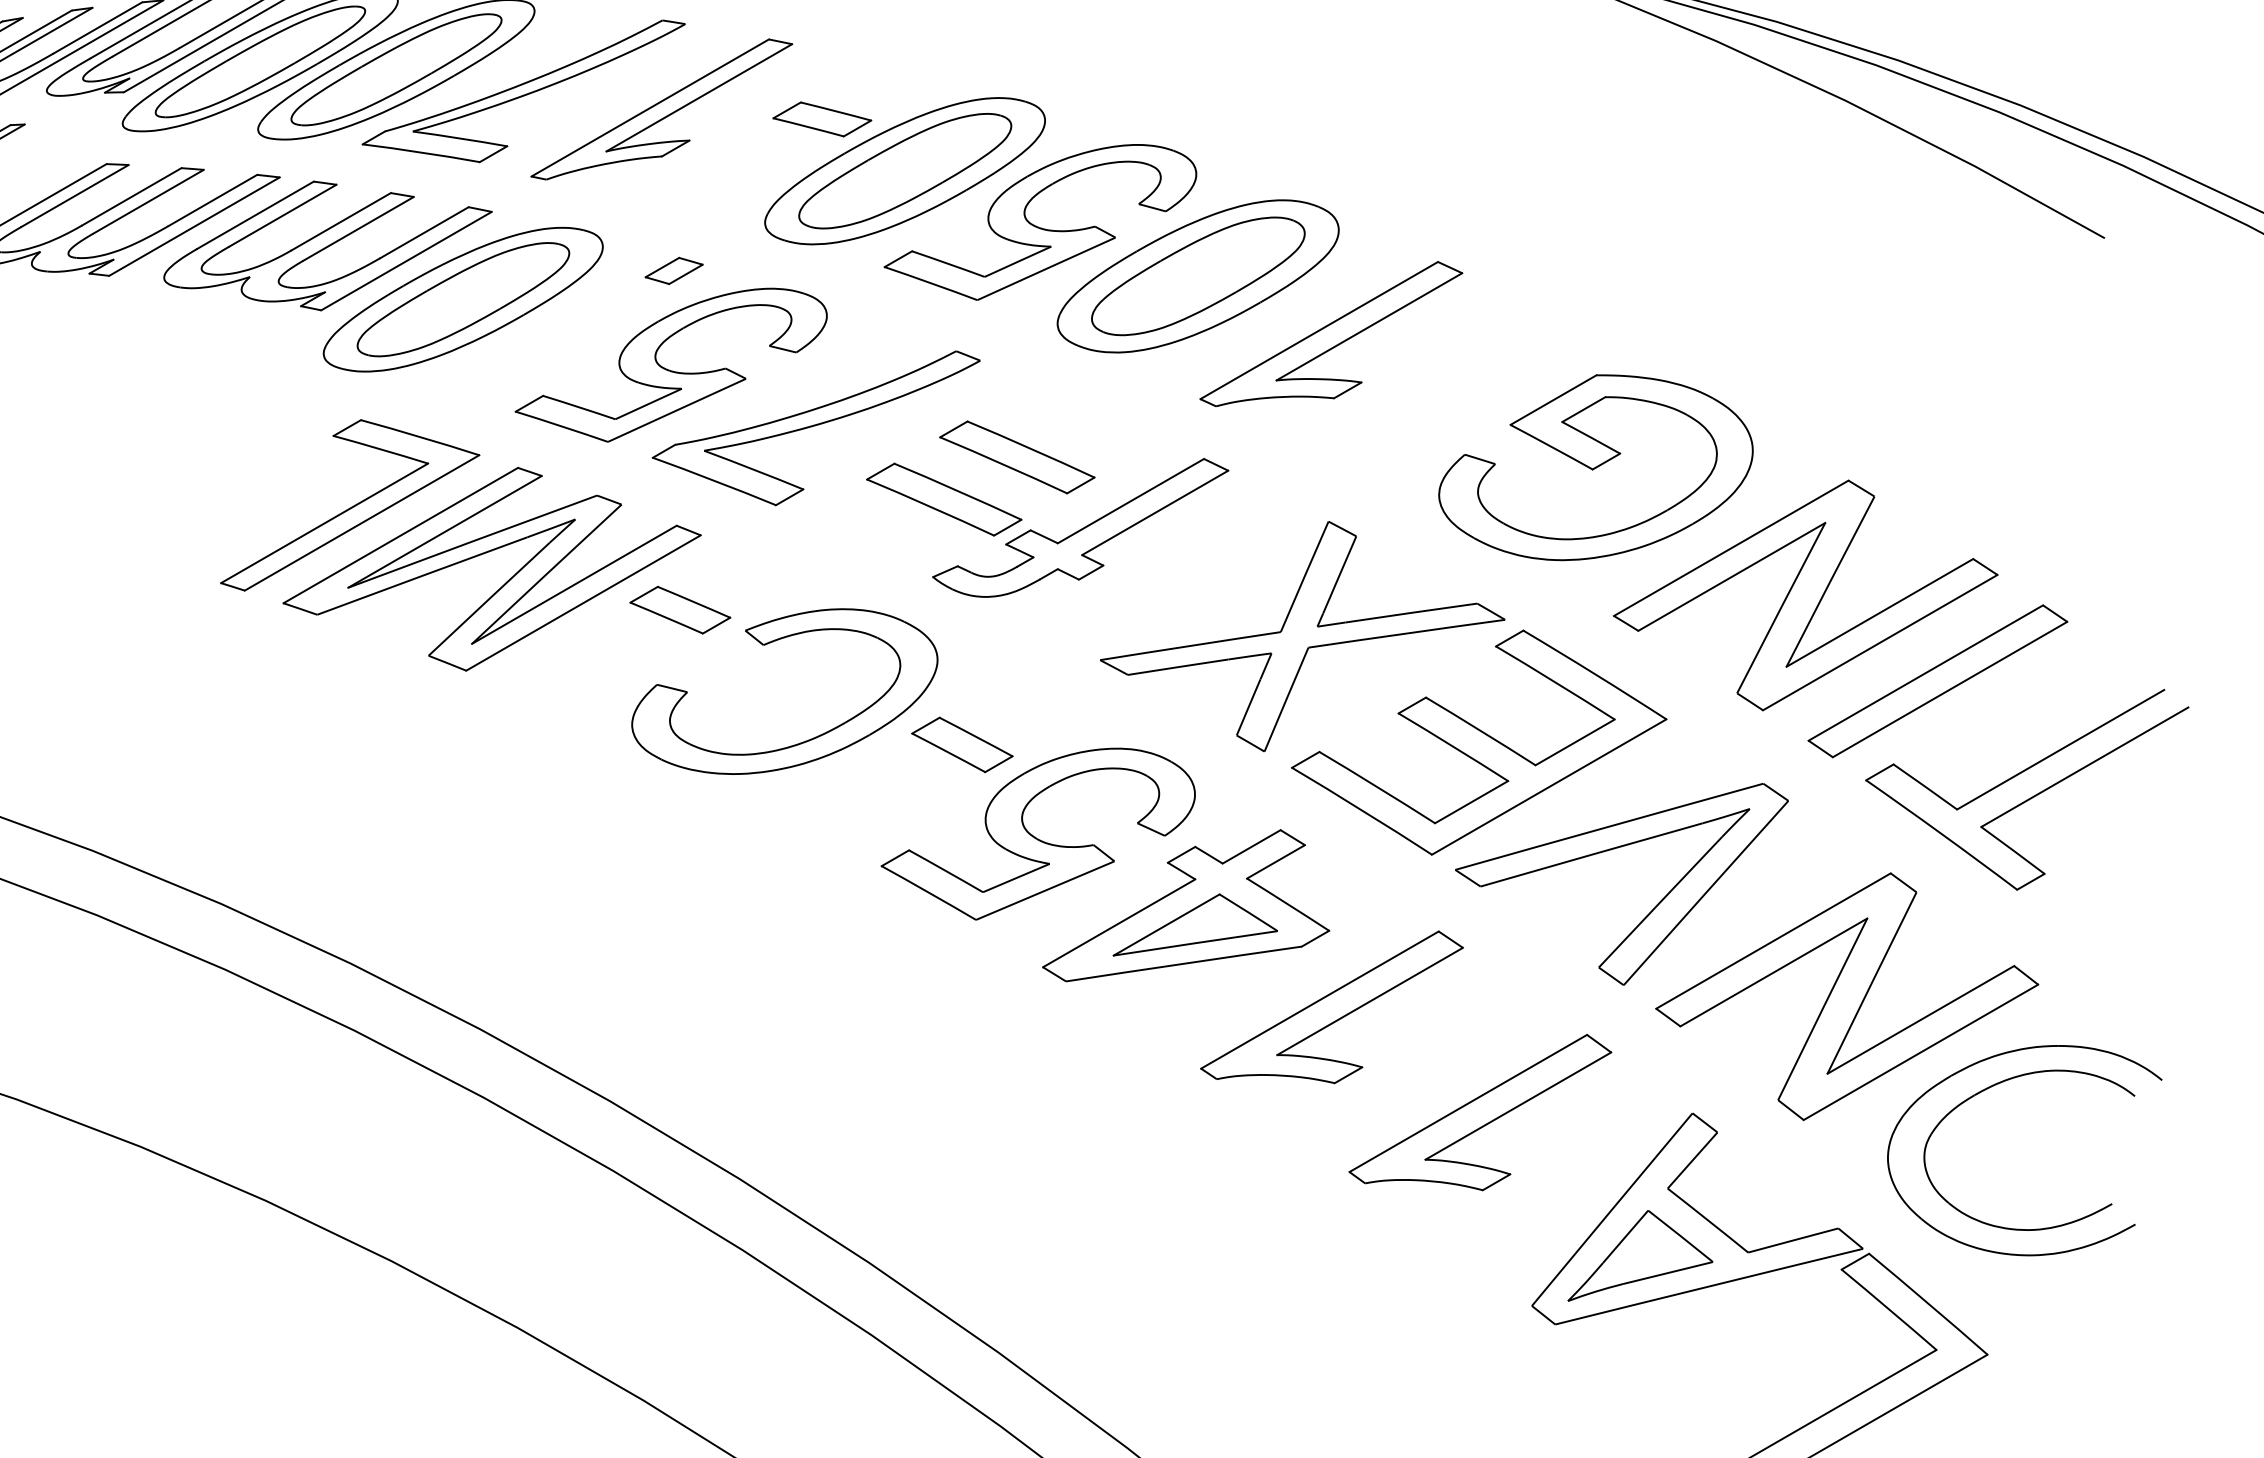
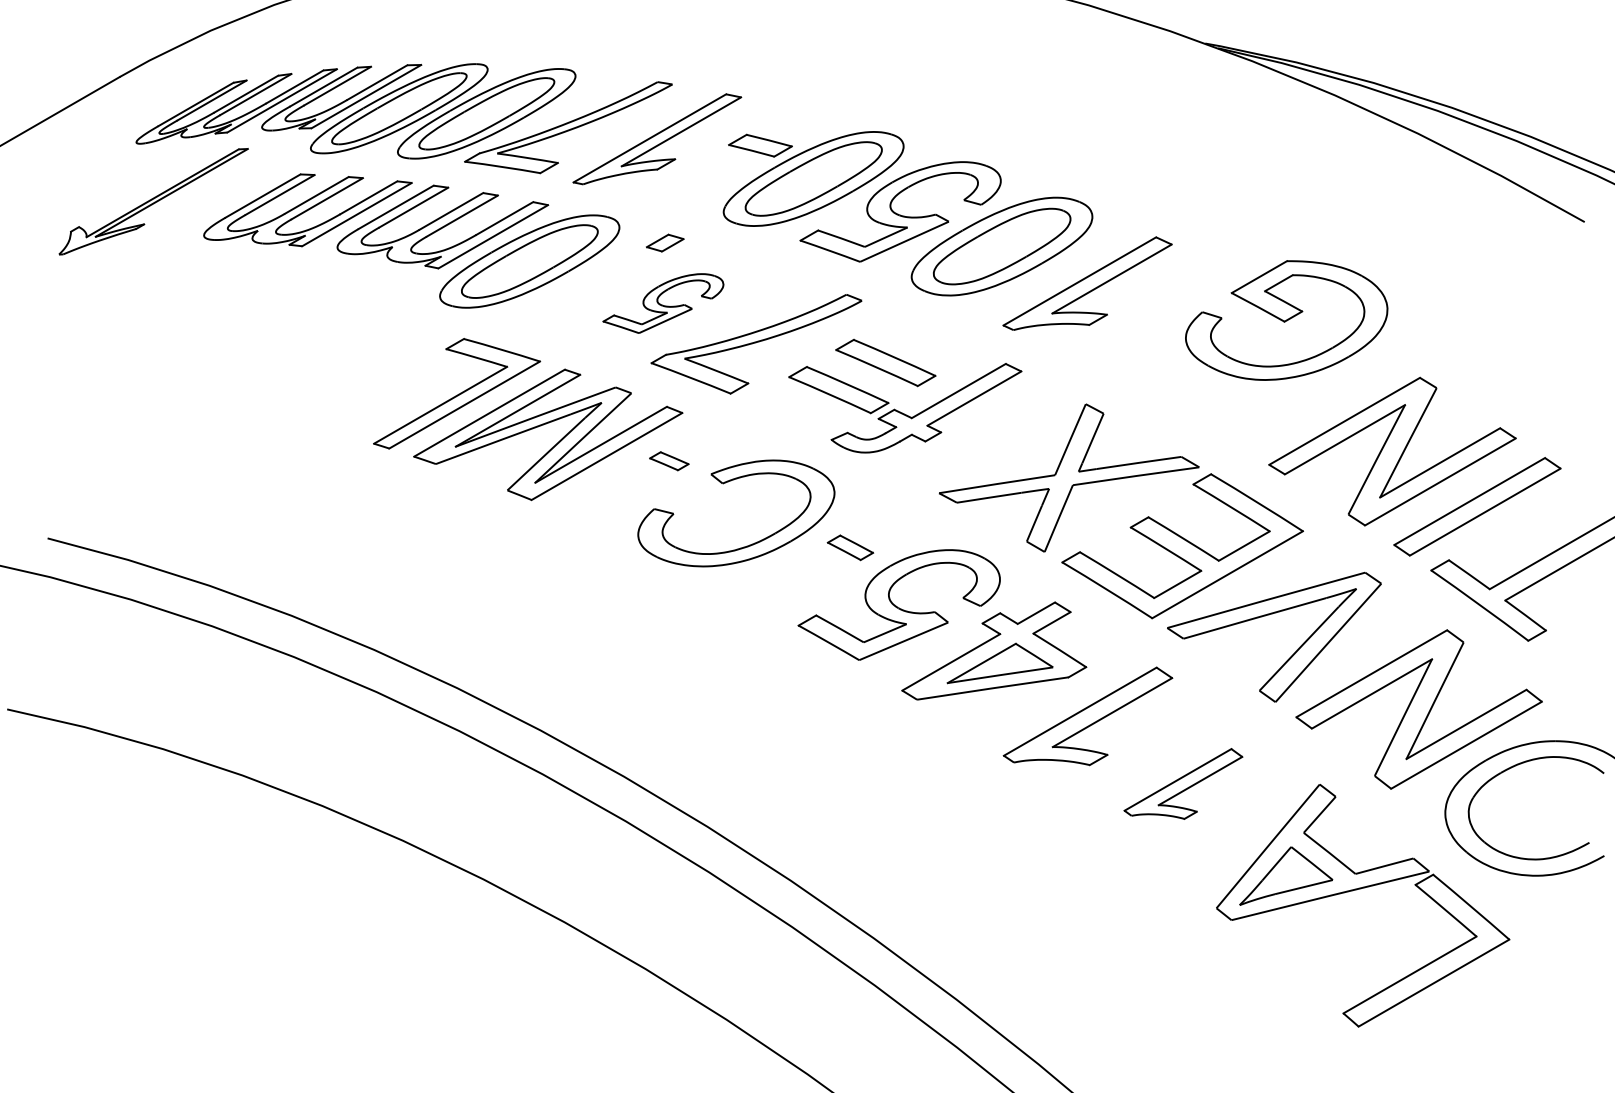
part: (671, 364) -> (663, 303), size x0.6
part: (1595, 467) -> (1286, 320), moved
part: (680, 610) -> (669, 461), size x0.6
part: (962, 744) -> (850, 547), size x0.7
part: (1480, 1111) -> (1183, 783), size x0.7

